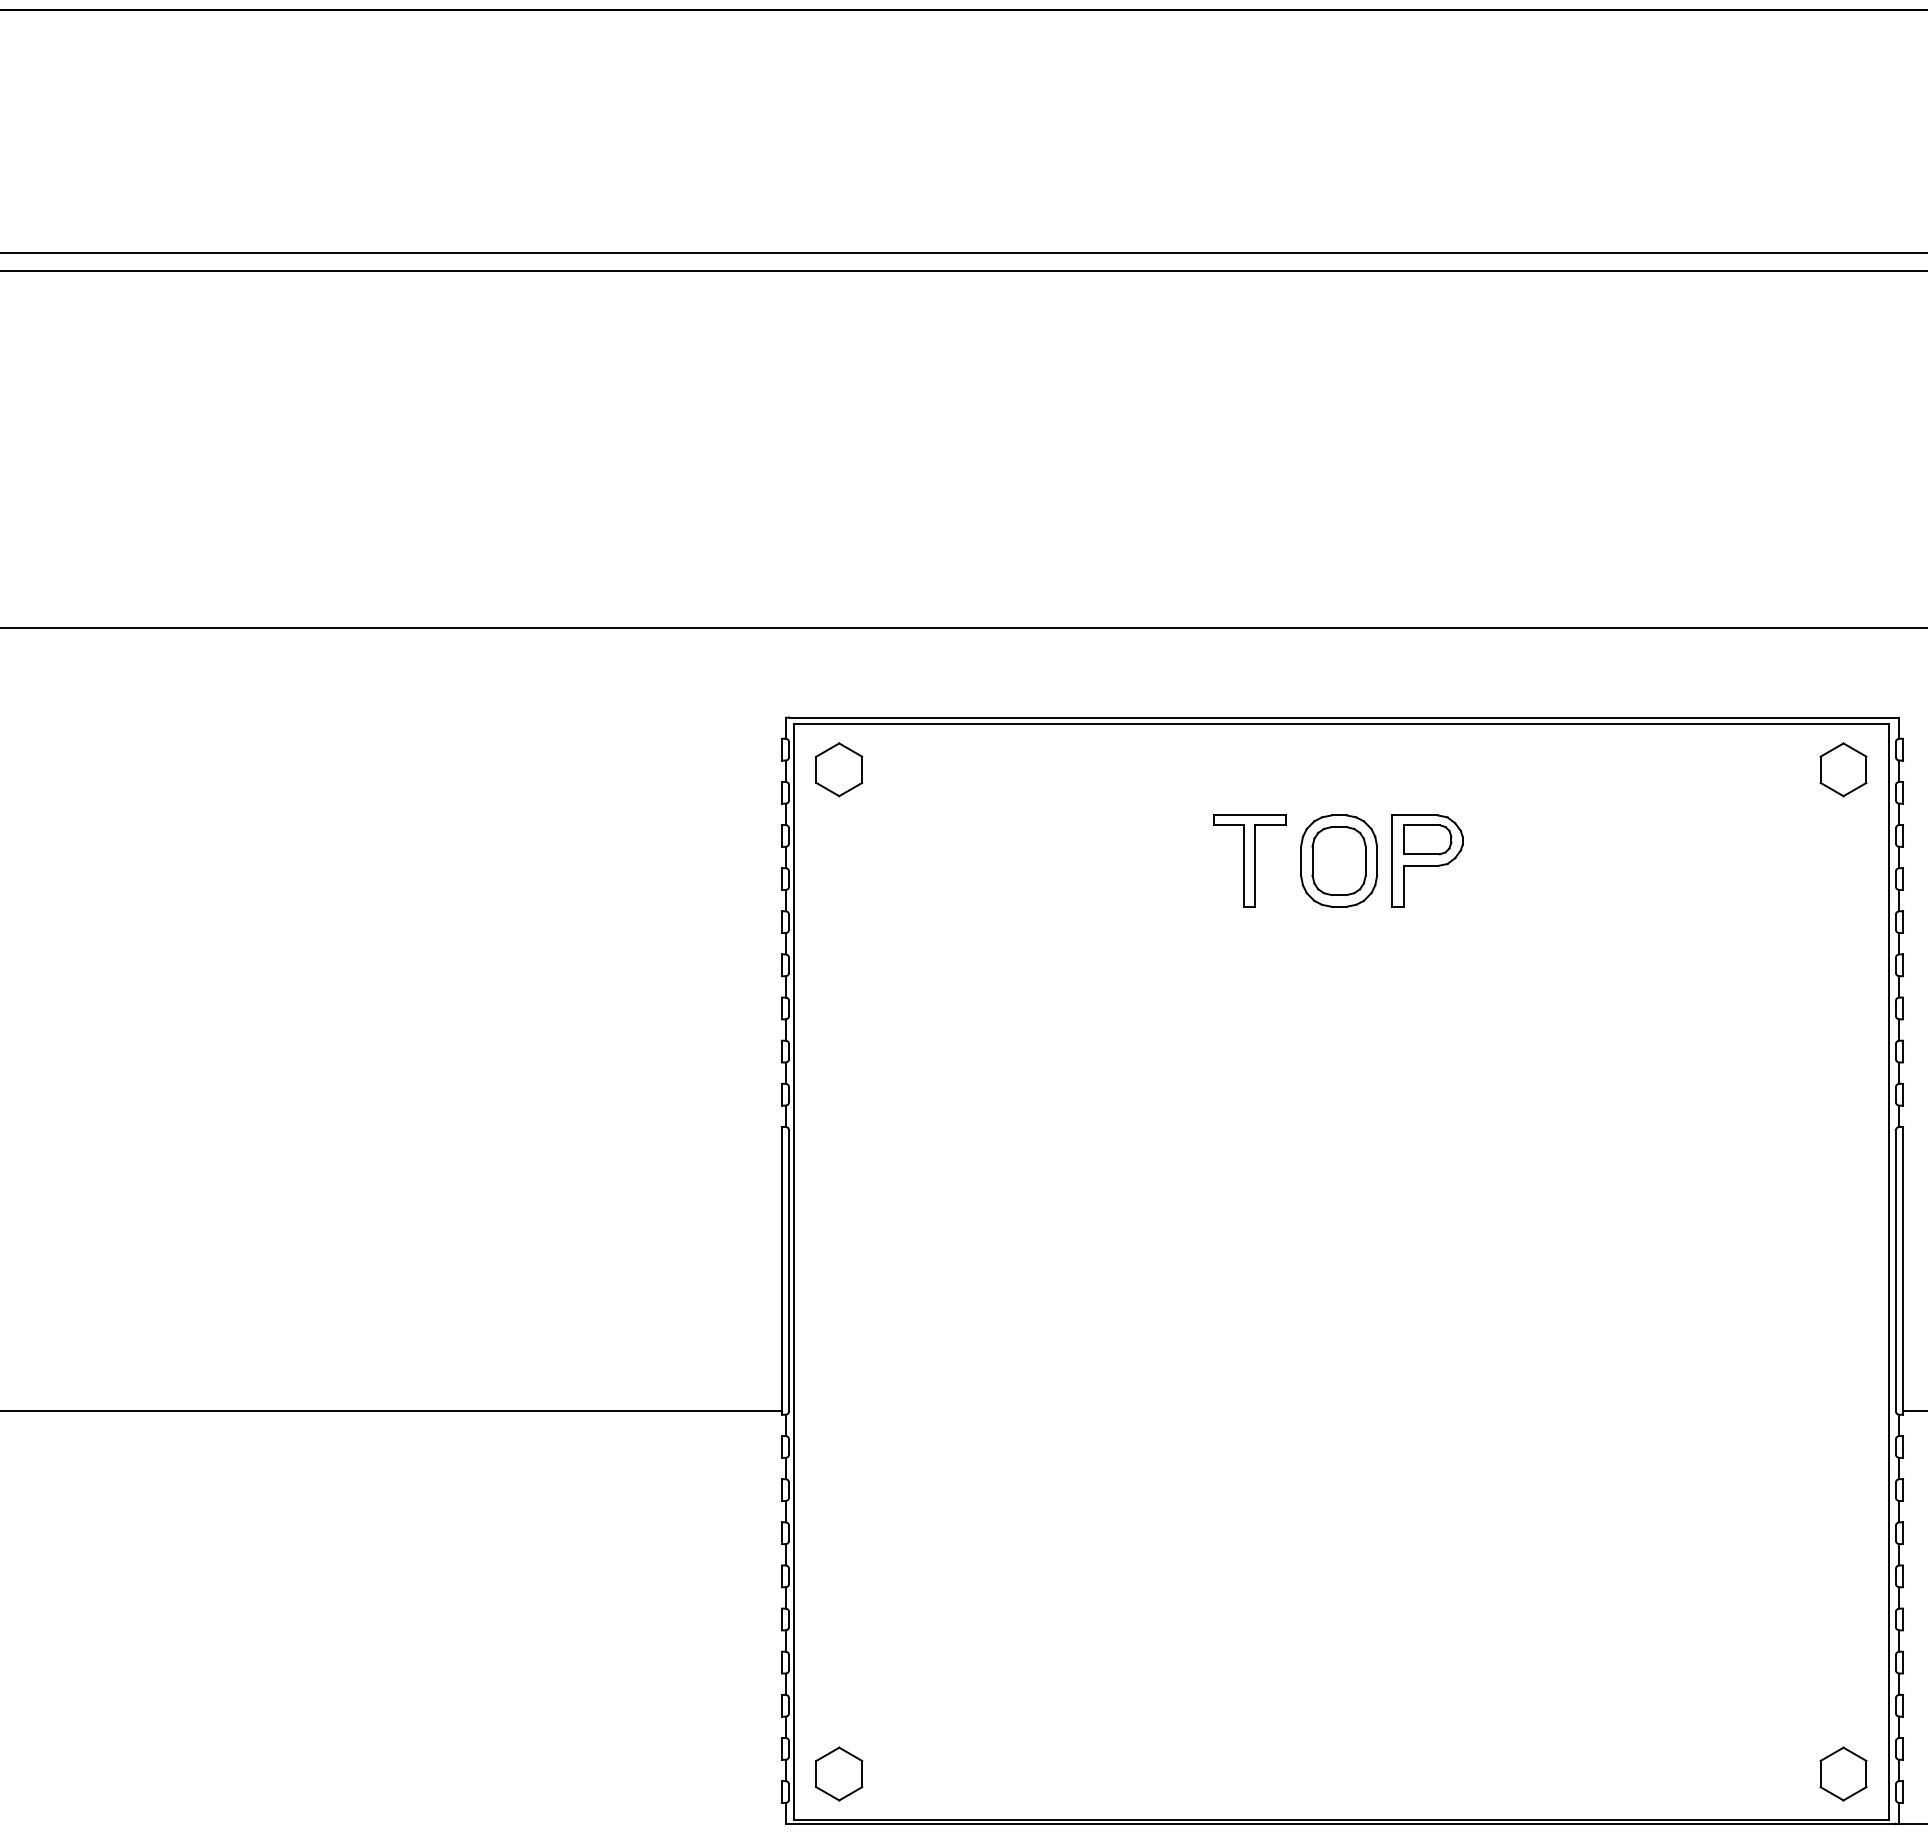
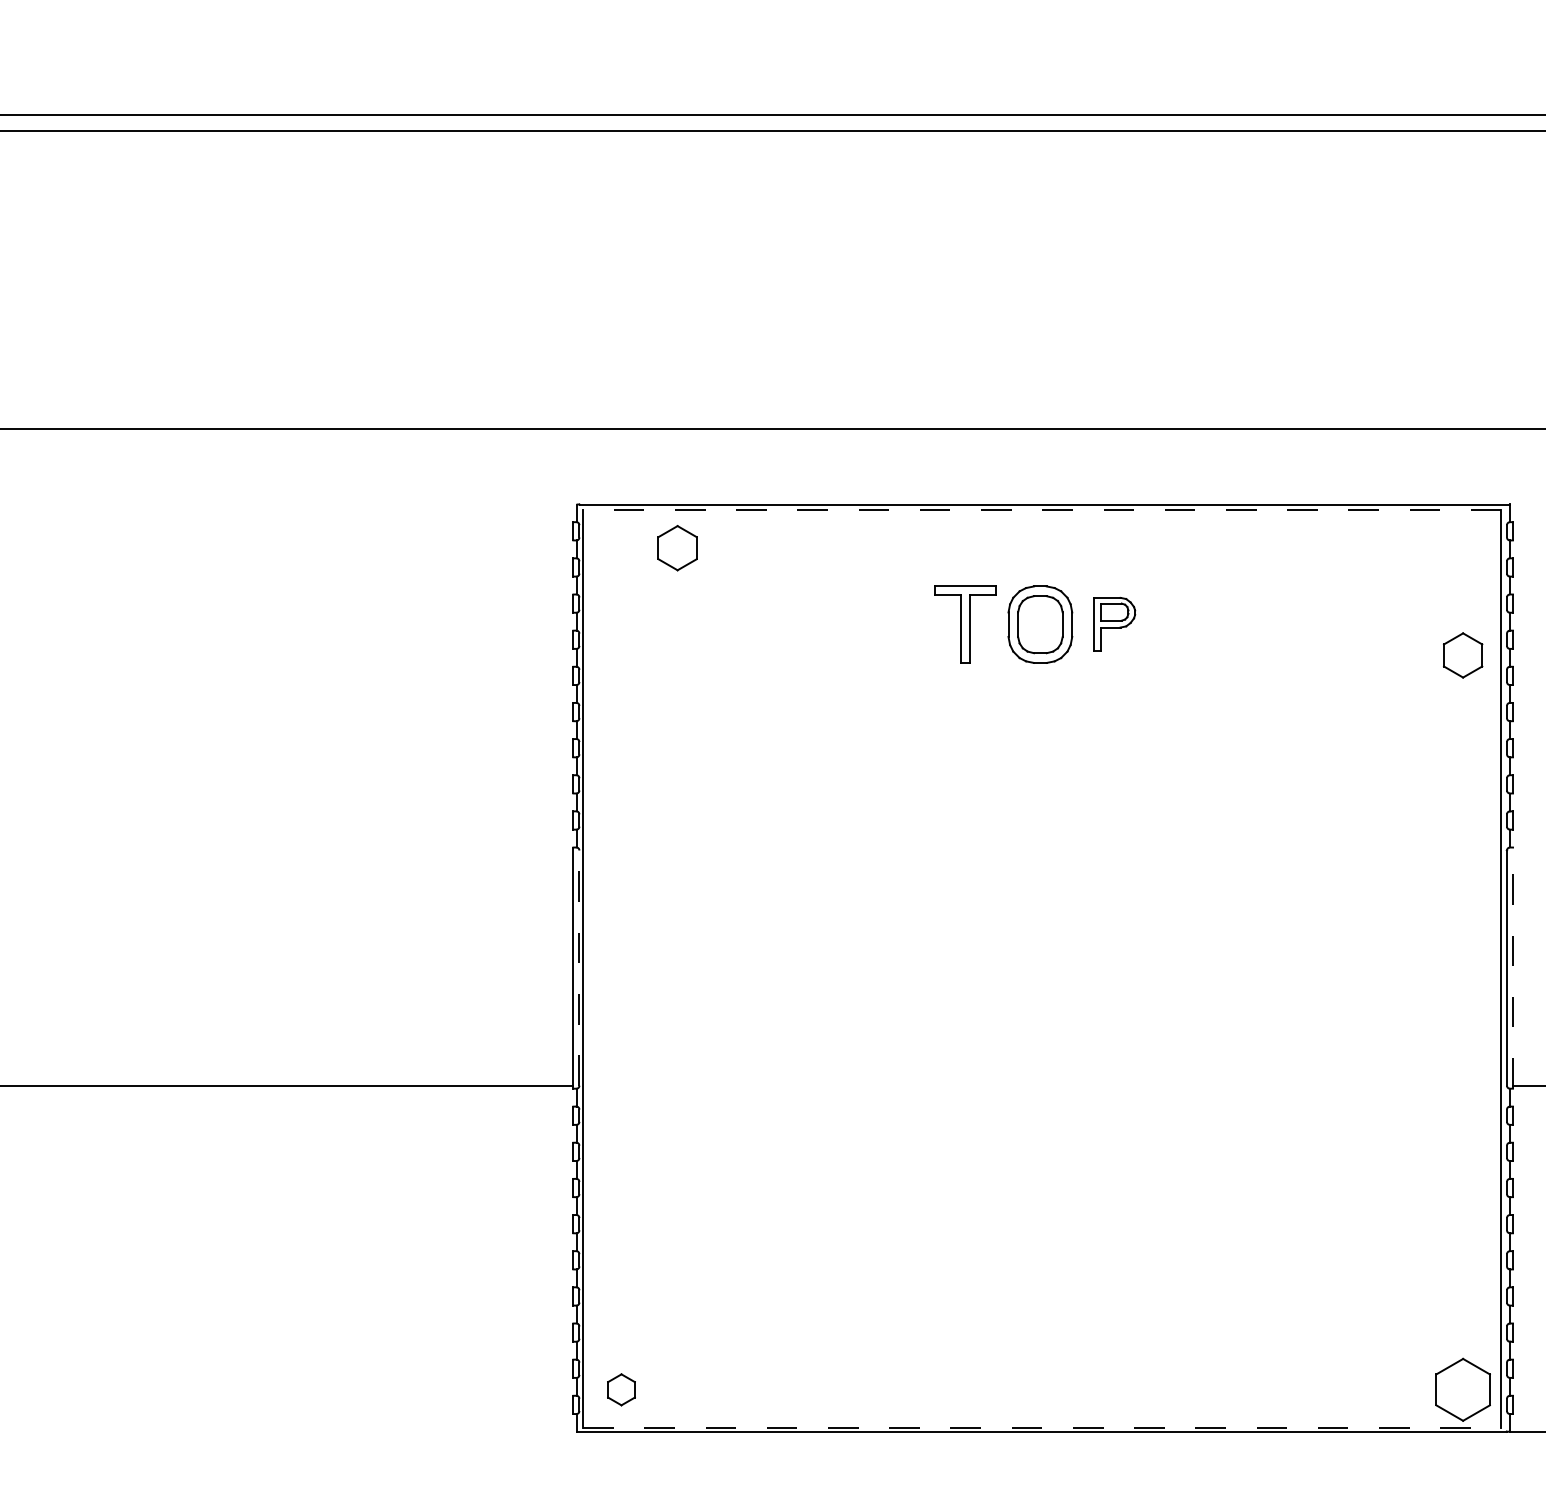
line: (1341, 724) -> (1042, 510), solid -> dashed
part: (839, 769) -> (677, 547), moved
part: (1843, 769) -> (1463, 655), moved
part: (1427, 860) -> (1114, 624), size x0.7
line: (789, 1270) -> (579, 967), solid -> dashed
line: (1903, 1270) -> (1513, 967), solid -> dashed
part: (839, 1773) -> (621, 1389), size x0.7
part: (1843, 1773) -> (1463, 1389), size x1.4
line: (1341, 1819) -> (1042, 1427), solid -> dashed

